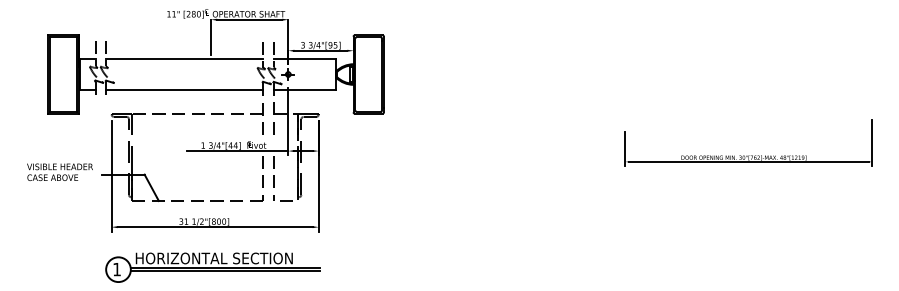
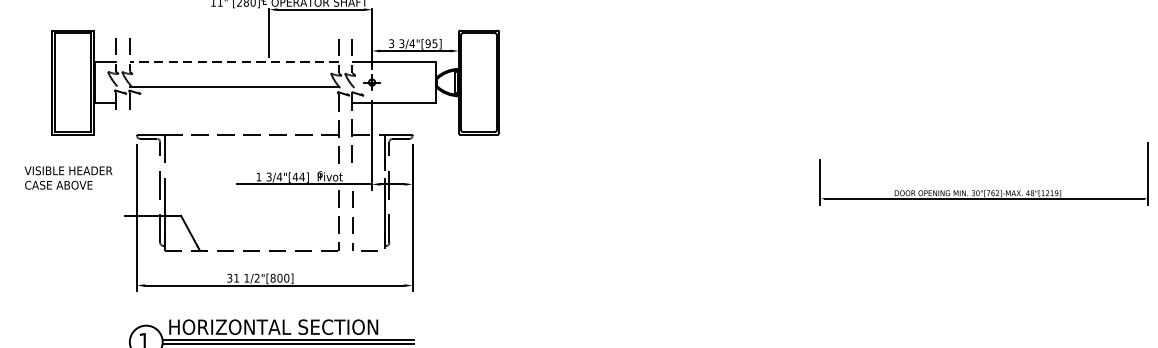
line: (184, 59) -> (234, 62), solid -> dashed
line: (184, 89) -> (234, 86), moved
text: (59, 171) -> (67, 176), moved

